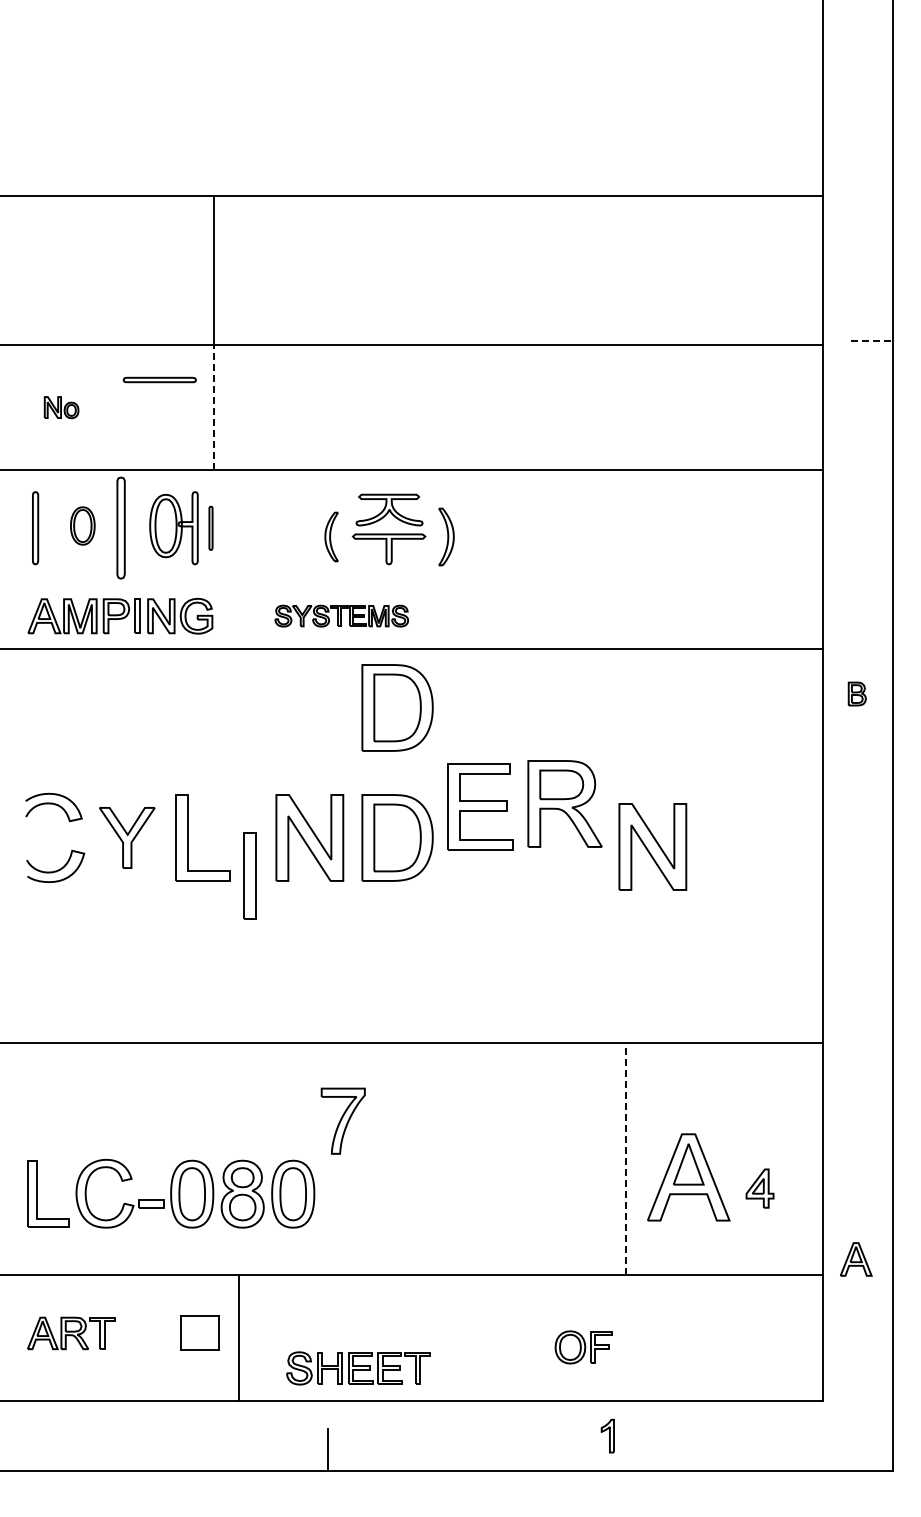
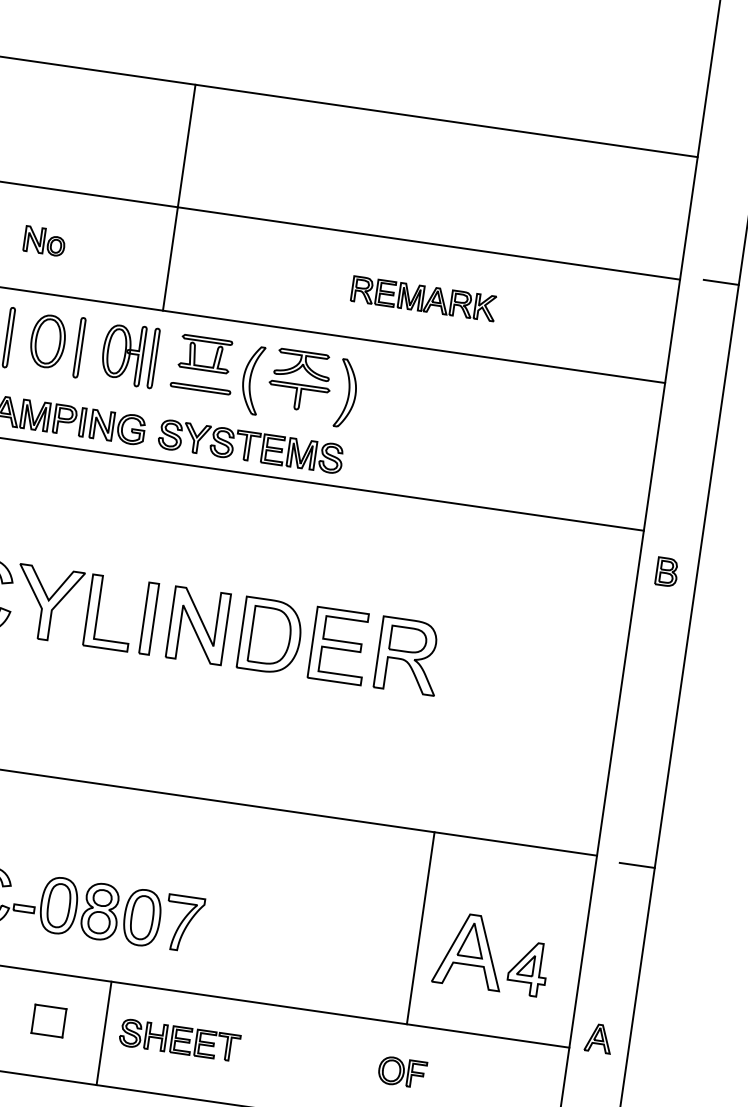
line: (872, 340) -> (721, 282), dashed -> solid
part: (159, 379) -> (200, 388), moved
part: (61, 407) -> (44, 241), size x1.43
line: (213, 407) -> (170, 259), dashed -> solid
part: (521, 410) -> (423, 298), added
part: (259, 513) -> (195, 352), added
part: (82, 525) -> (47, 340), size x1.67
part: (120, 528) -> (78, 347), size x0.71
part: (210, 528) -> (153, 358), size x1.67
part: (331, 536) -> (252, 379), size x1.67
part: (446, 536) -> (346, 393), size x1.43
part: (341, 615) -> (250, 446), size x1.67
part: (857, 693) -> (667, 571), size x1.43
part: (397, 707) -> (286, 528), removed
part: (564, 803) -> (408, 655), moved
part: (480, 806) -> (339, 645), moved
part: (127, 837) -> (47, 603), size x1.43
part: (652, 846) -> (480, 673), removed
part: (249, 875) -> (148, 618), moved
line: (871, 1047) -> (636, 865), added
part: (342, 1120) -> (183, 922), moved
line: (625, 1158) -> (420, 927), dashed -> solid
part: (759, 1188) -> (527, 968), size x1.67
line: (238, 1337) -> (104, 1032), moved
part: (583, 1347) -> (402, 1072), moved
part: (358, 1368) -> (179, 1040), moved

